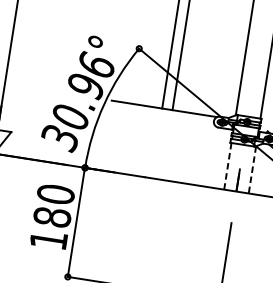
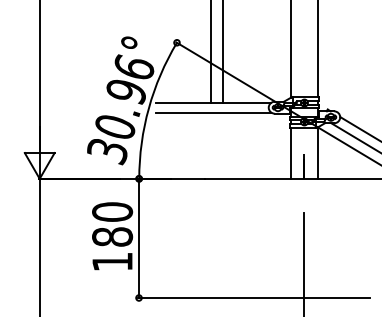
line: (162, 117) -> (213, 112), added
line: (228, 165) -> (291, 152), dashed -> solid
line: (252, 170) -> (317, 153), dashed -> solid

